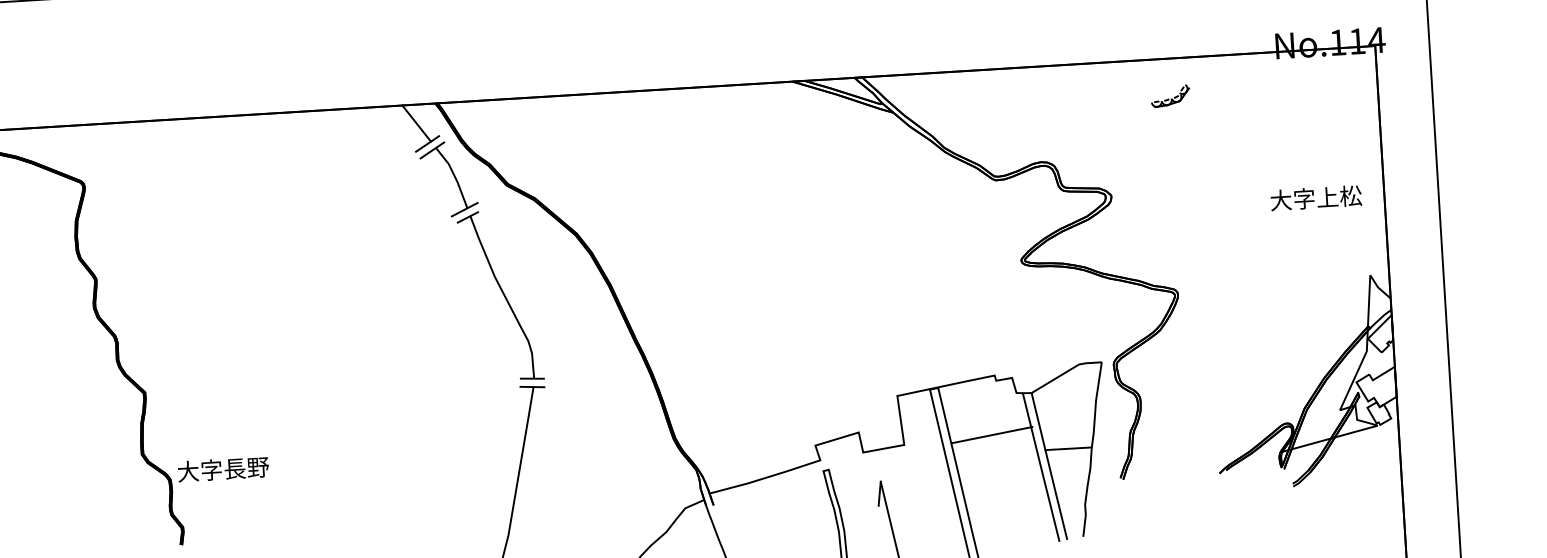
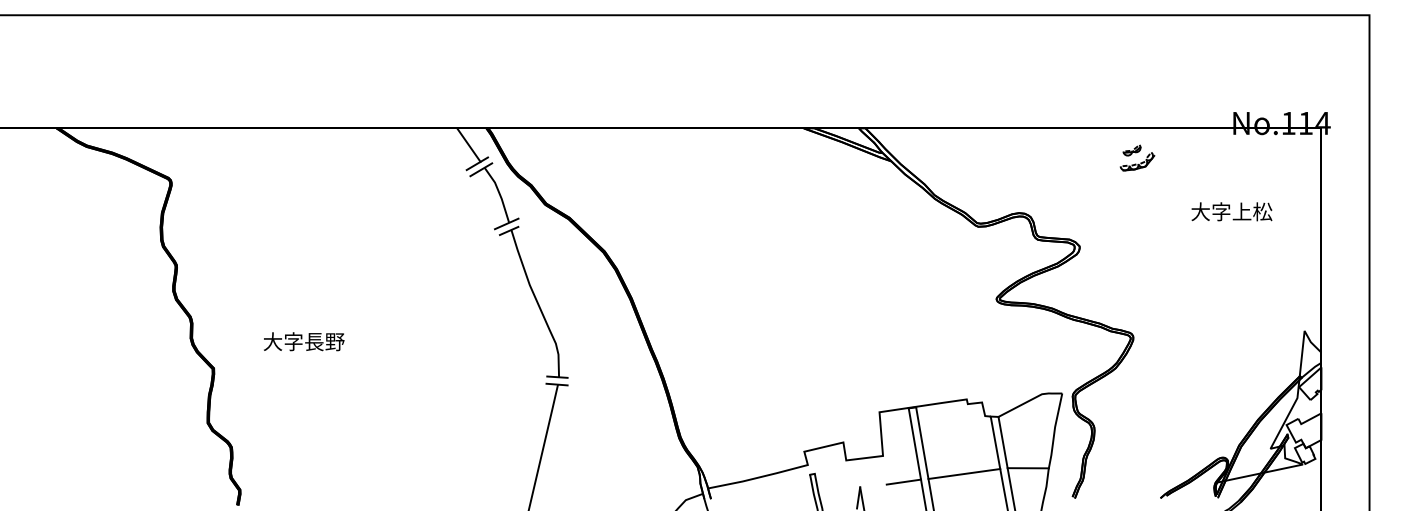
part: (1162, 83) -> (1131, 150), added
text: (1315, 197) -> (1231, 211), moved
line: (992, 434) -> (964, 473), moved
text: (223, 469) -> (304, 341), moved
line: (929, 472) -> (903, 481), added

